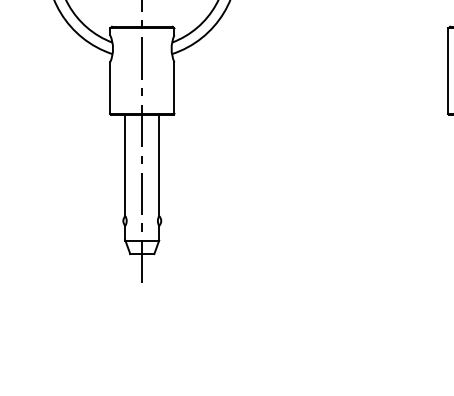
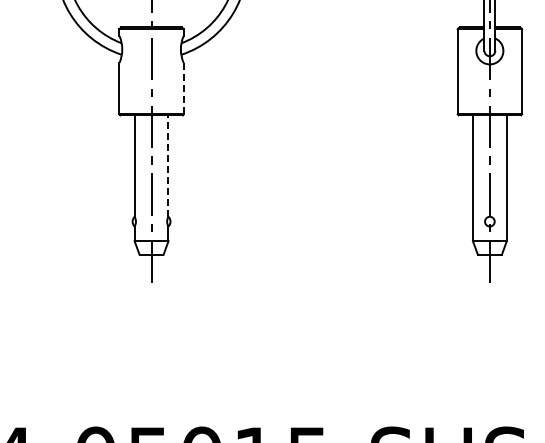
line: (174, 87) -> (183, 88), solid -> dashed
line: (159, 165) -> (168, 166), solid -> dashed

